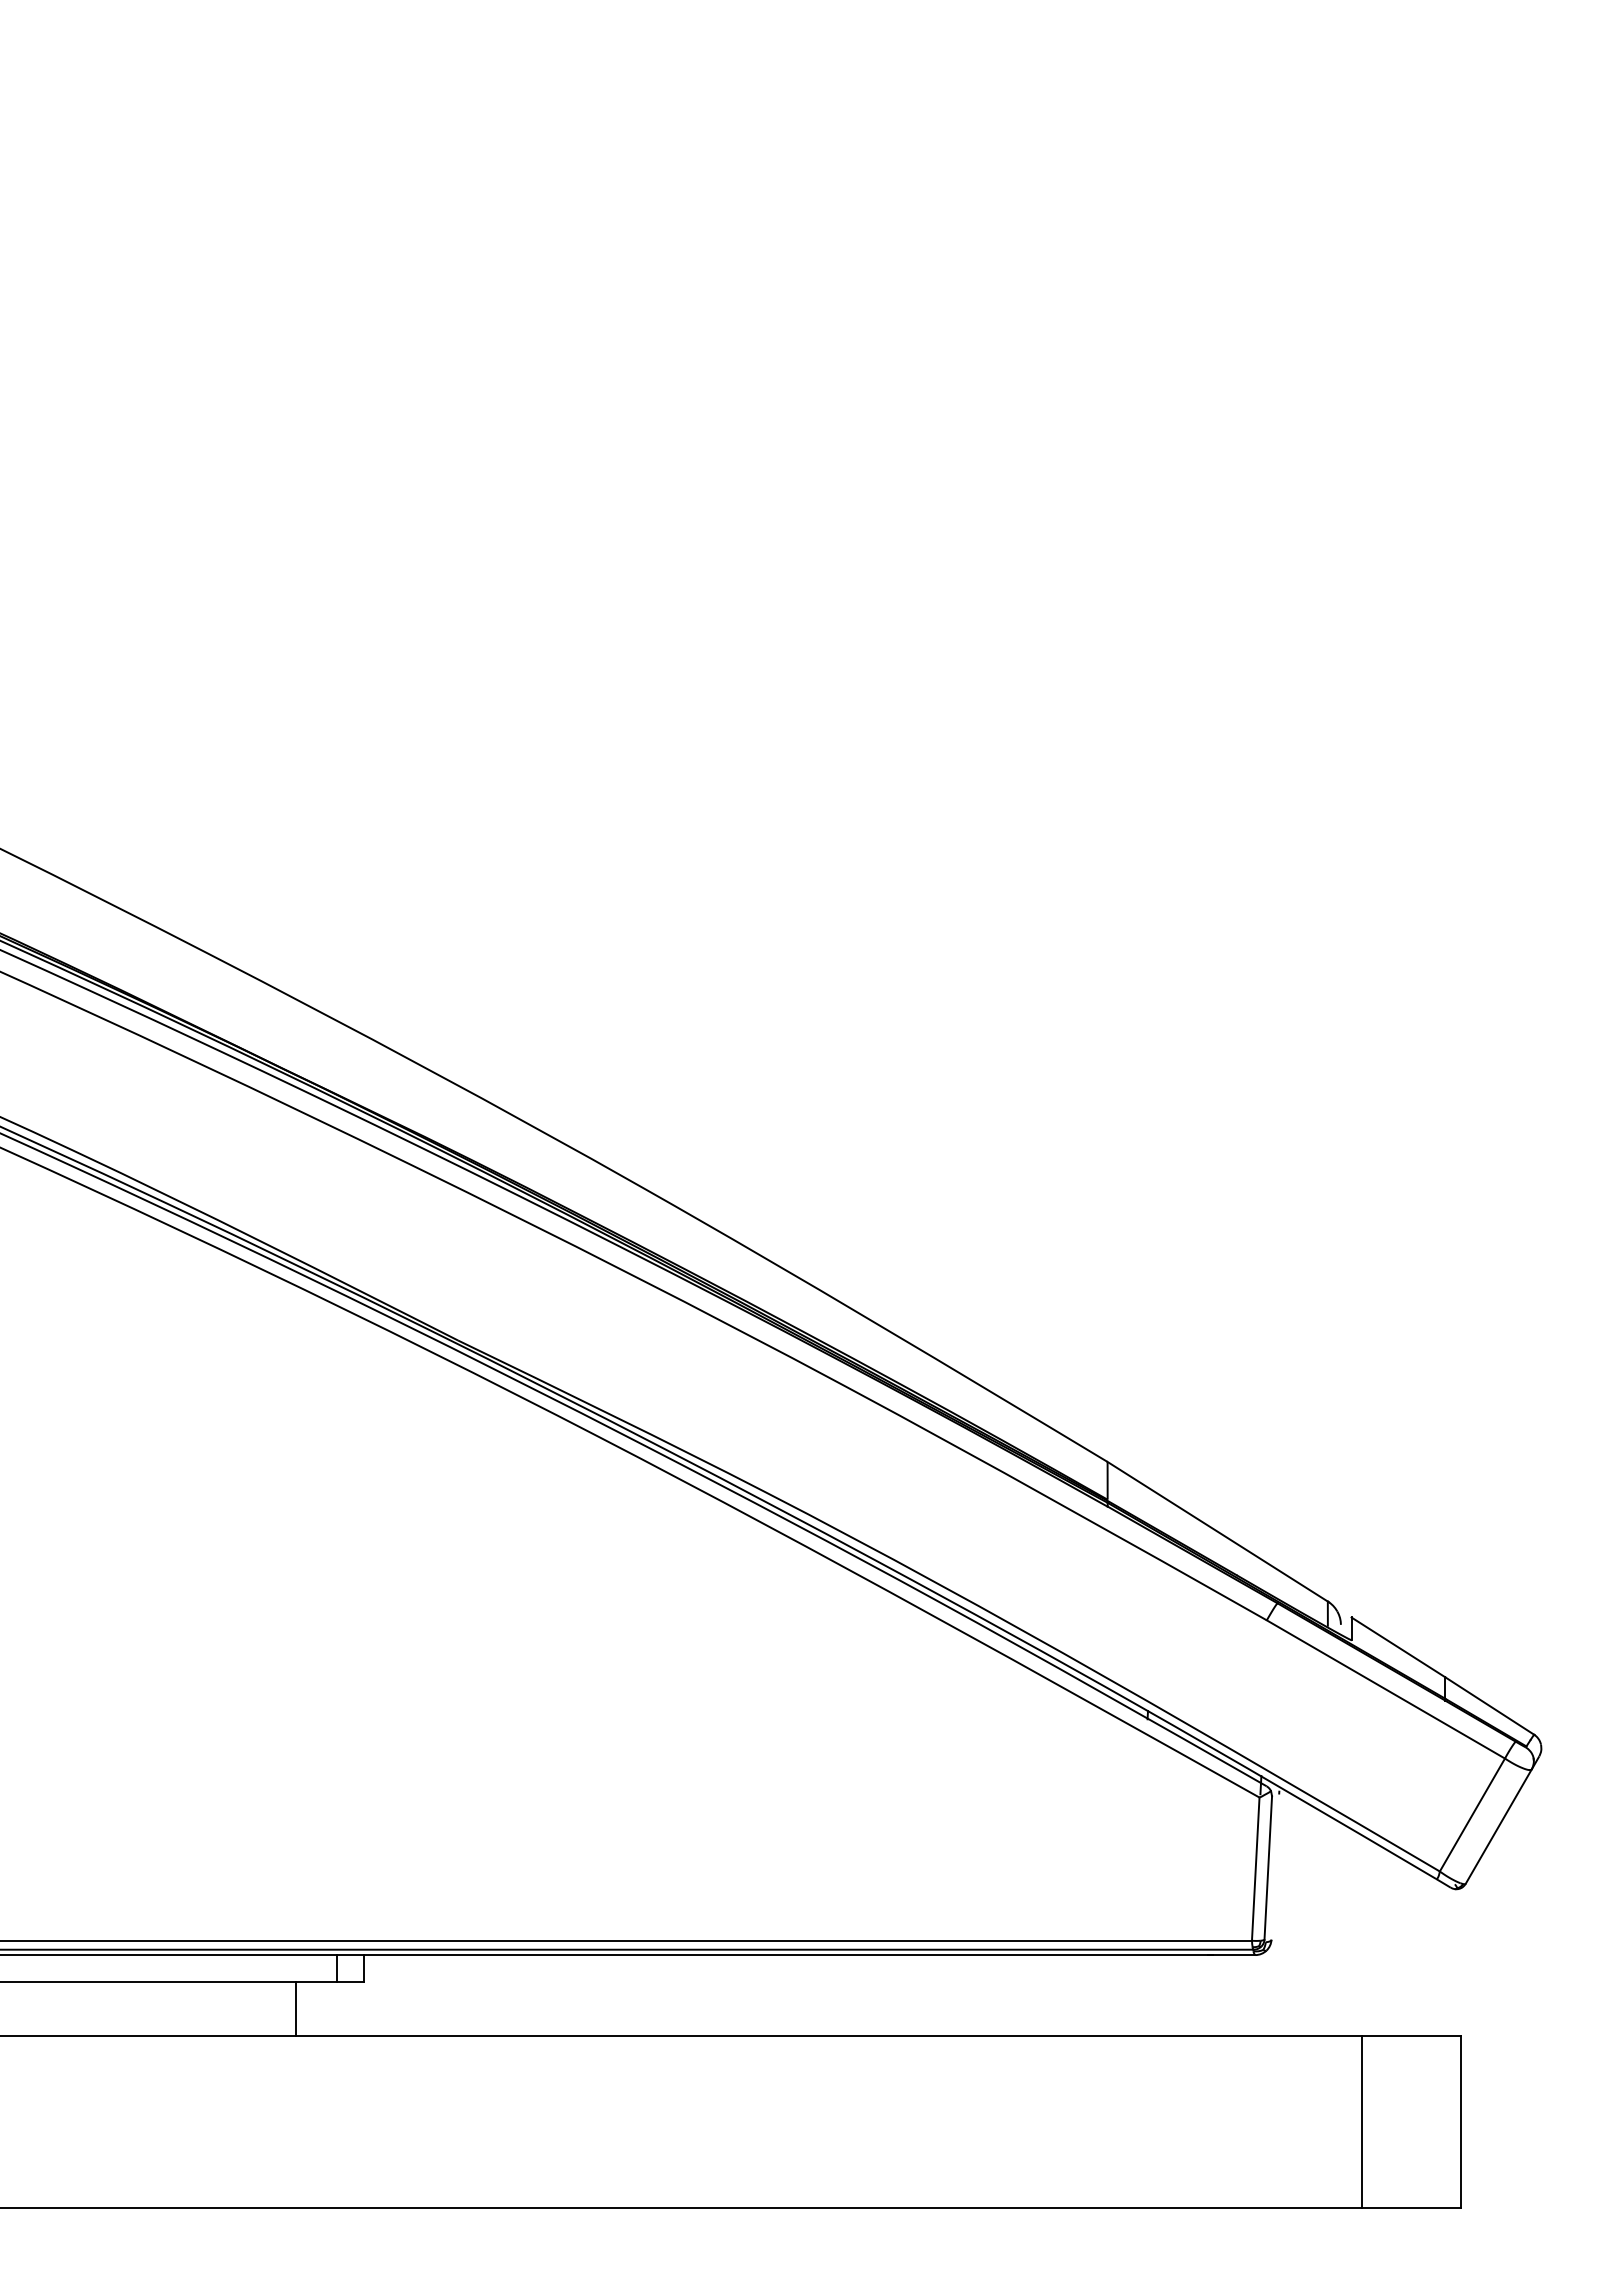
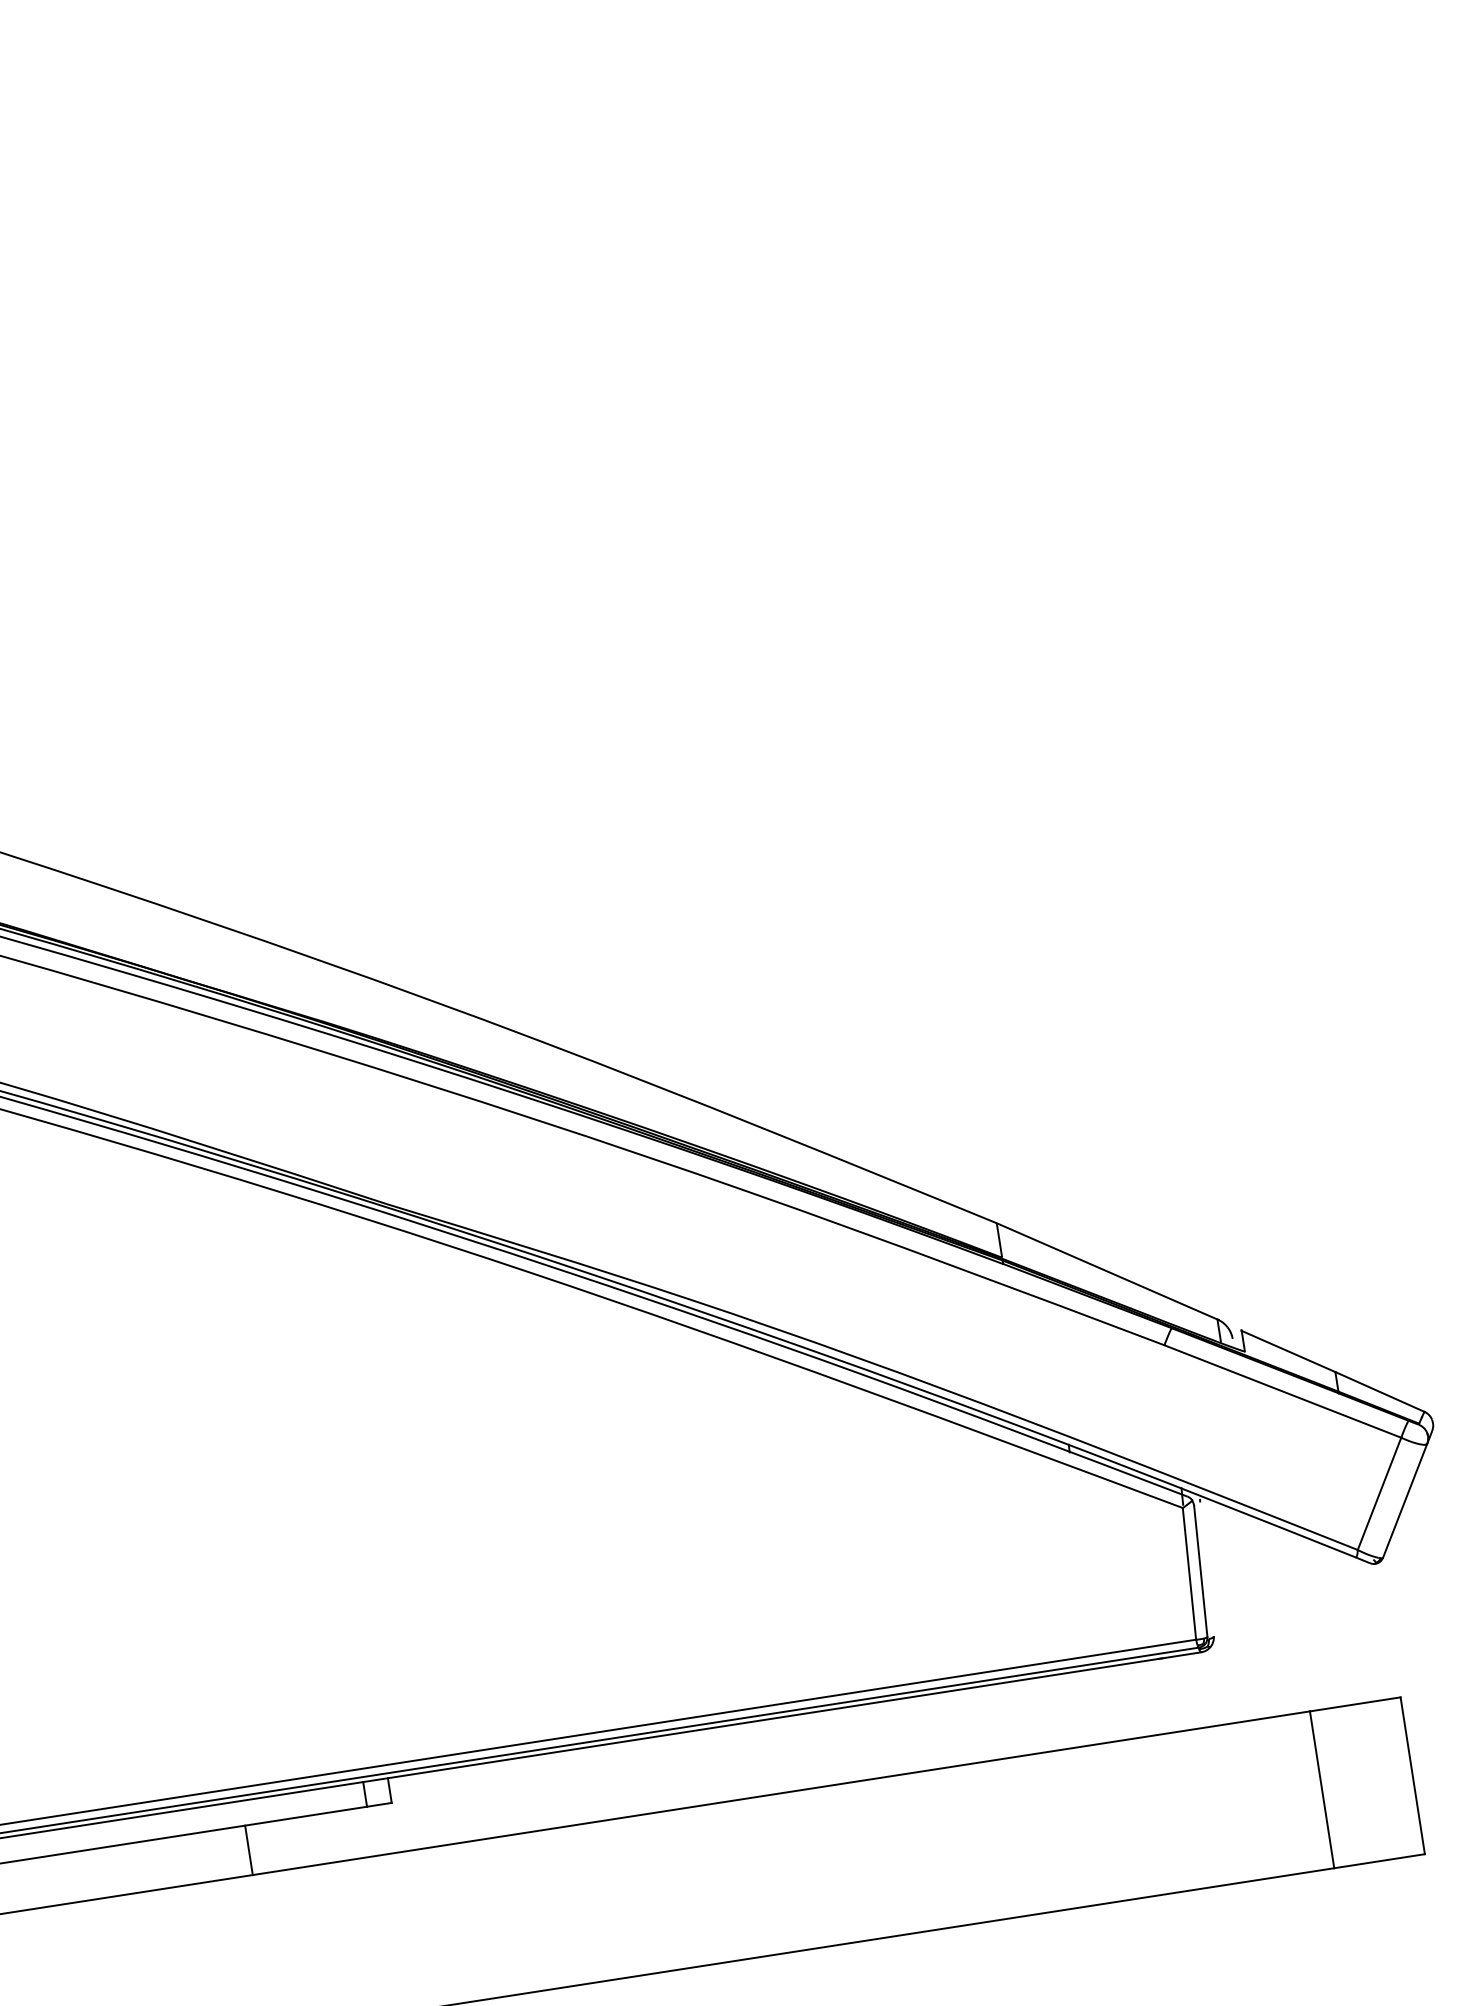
line: (296, 2009) -> (249, 1850), moved

